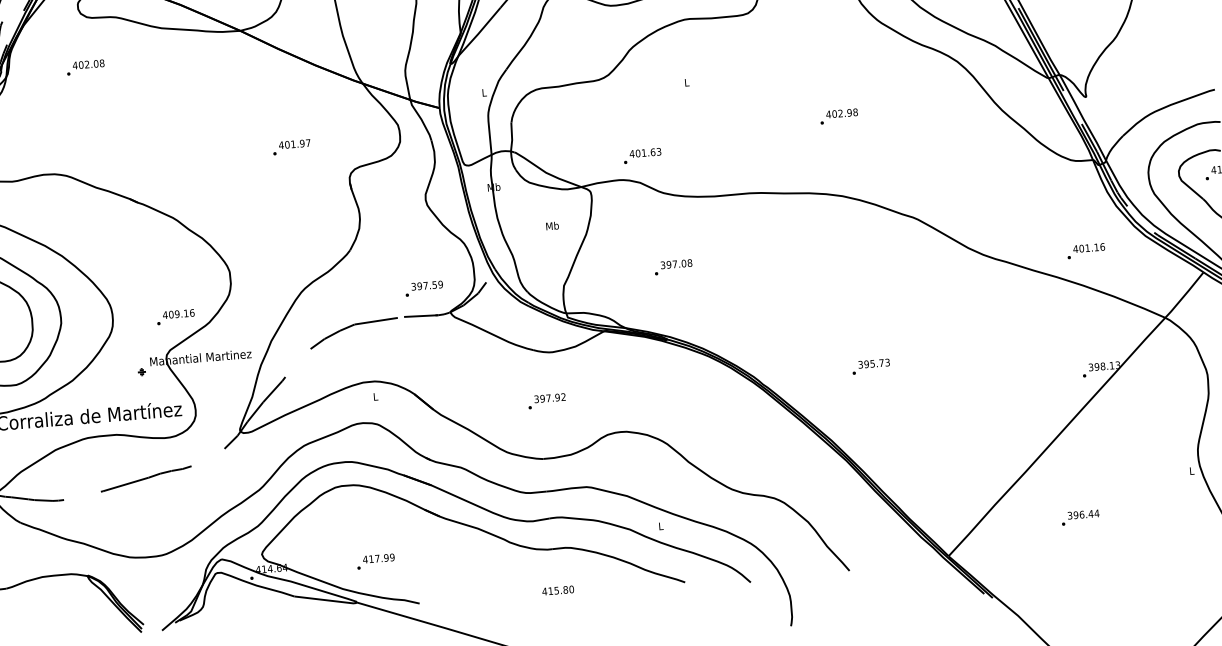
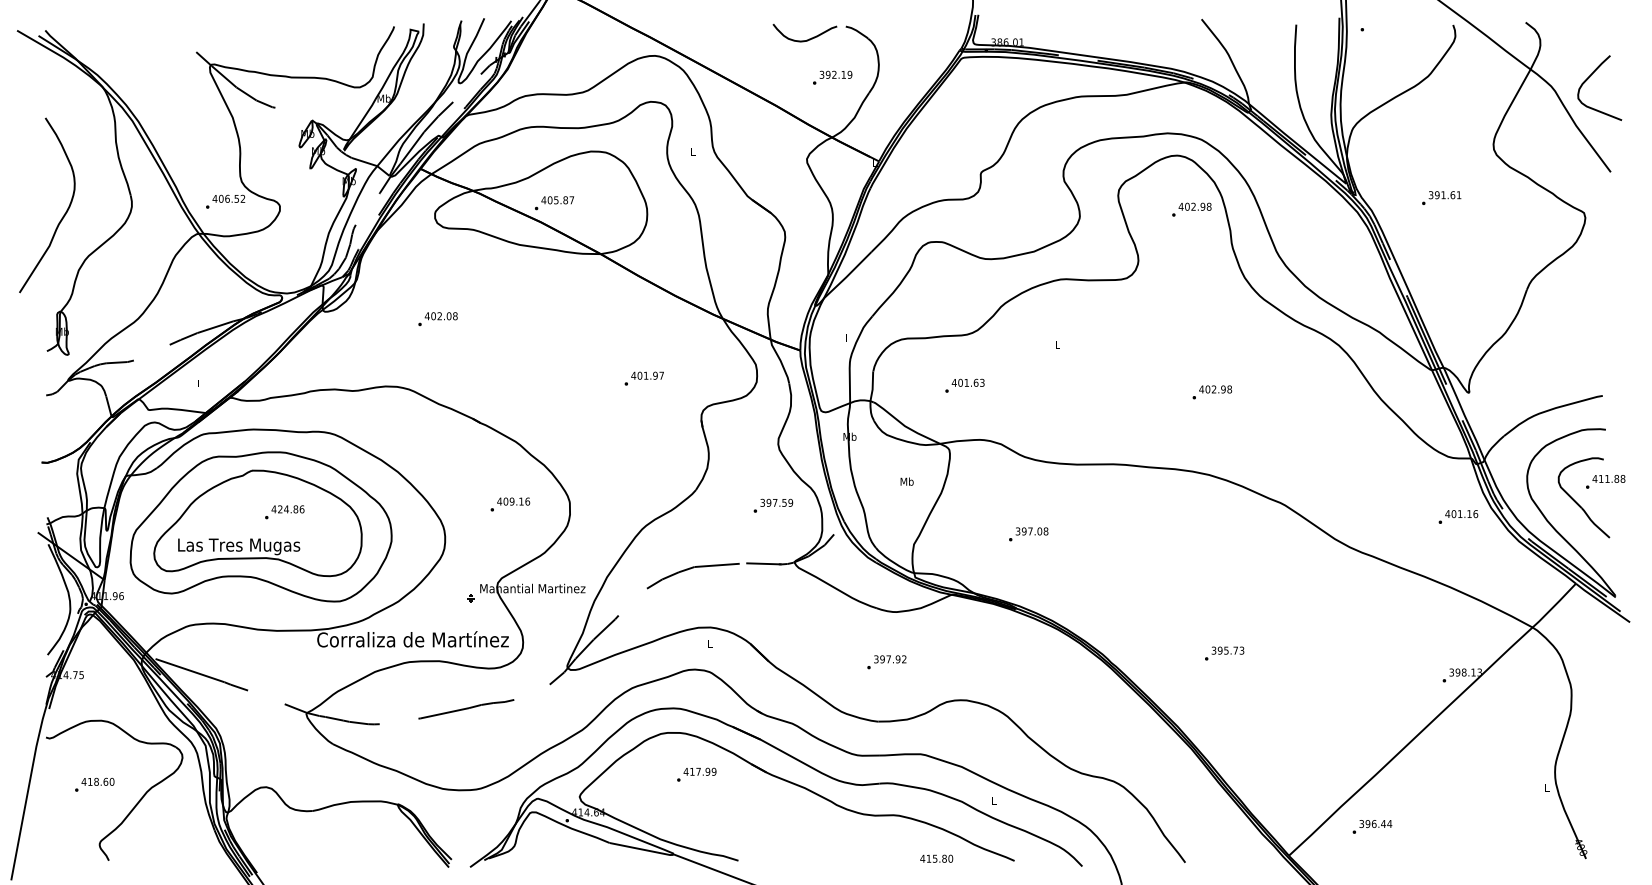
text: (85, 67) -> (437, 319), moved
text: (642, 155) -> (964, 385), moved
text: (1086, 250) -> (1458, 516), moved
text: (424, 288) -> (773, 505), moved
text: (175, 317) -> (510, 504), moved
text: (1080, 517) -> (1372, 826), moved
text: (375, 561) -> (696, 774), moved
text: (557, 590) -> (936, 858), moved

